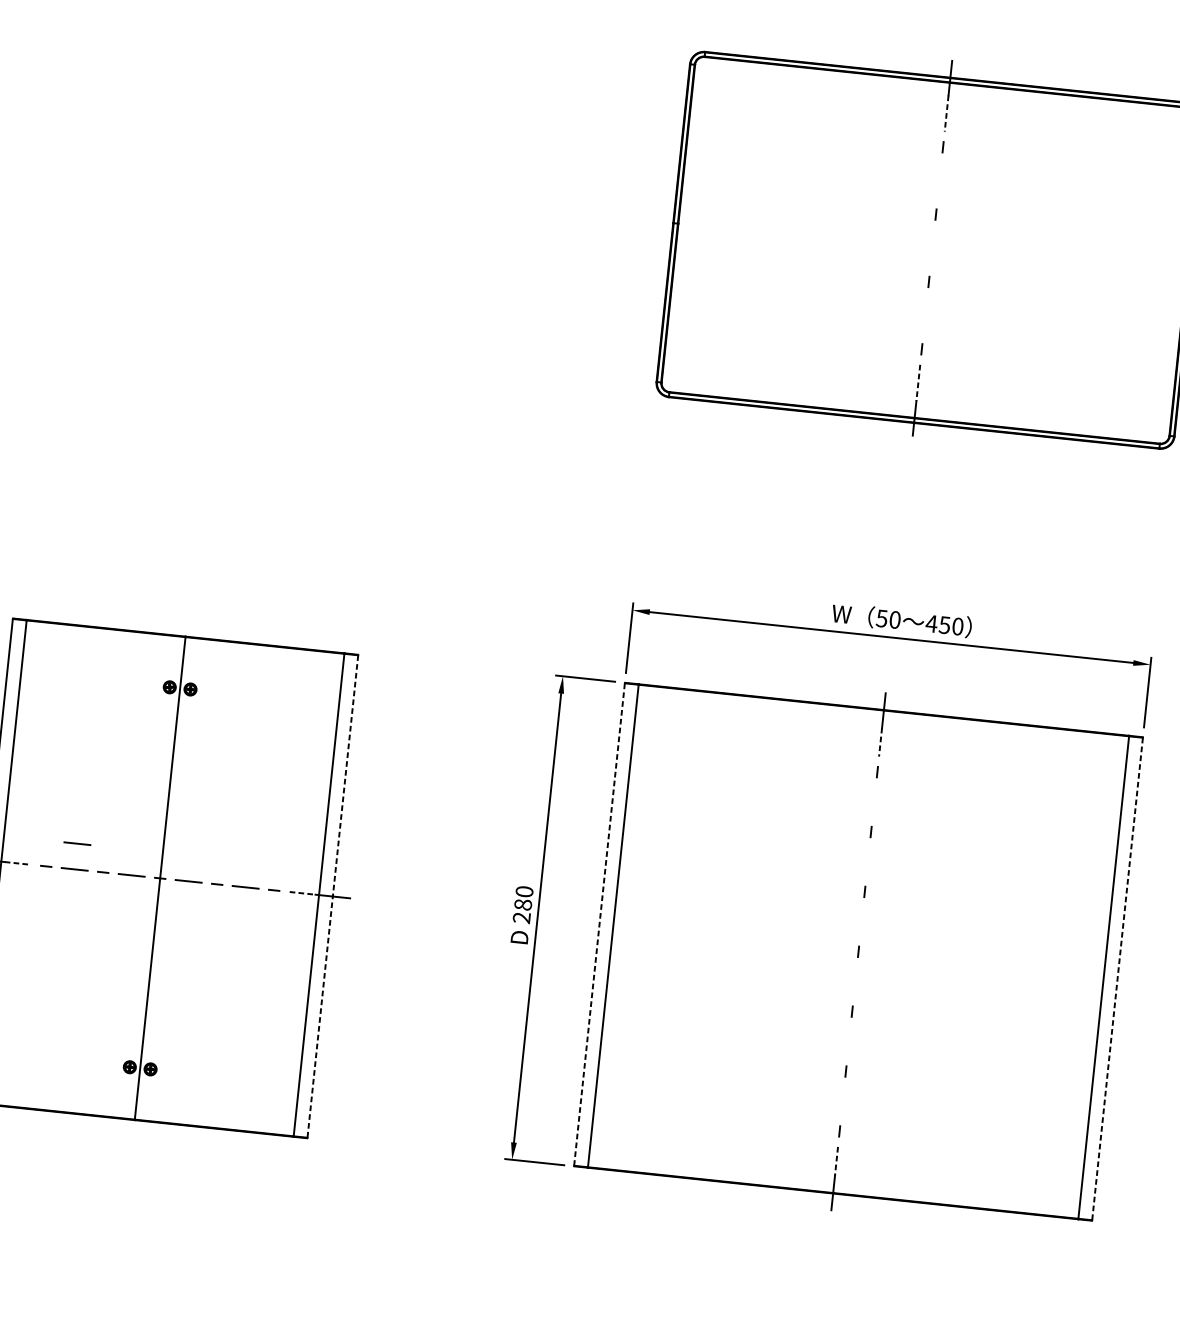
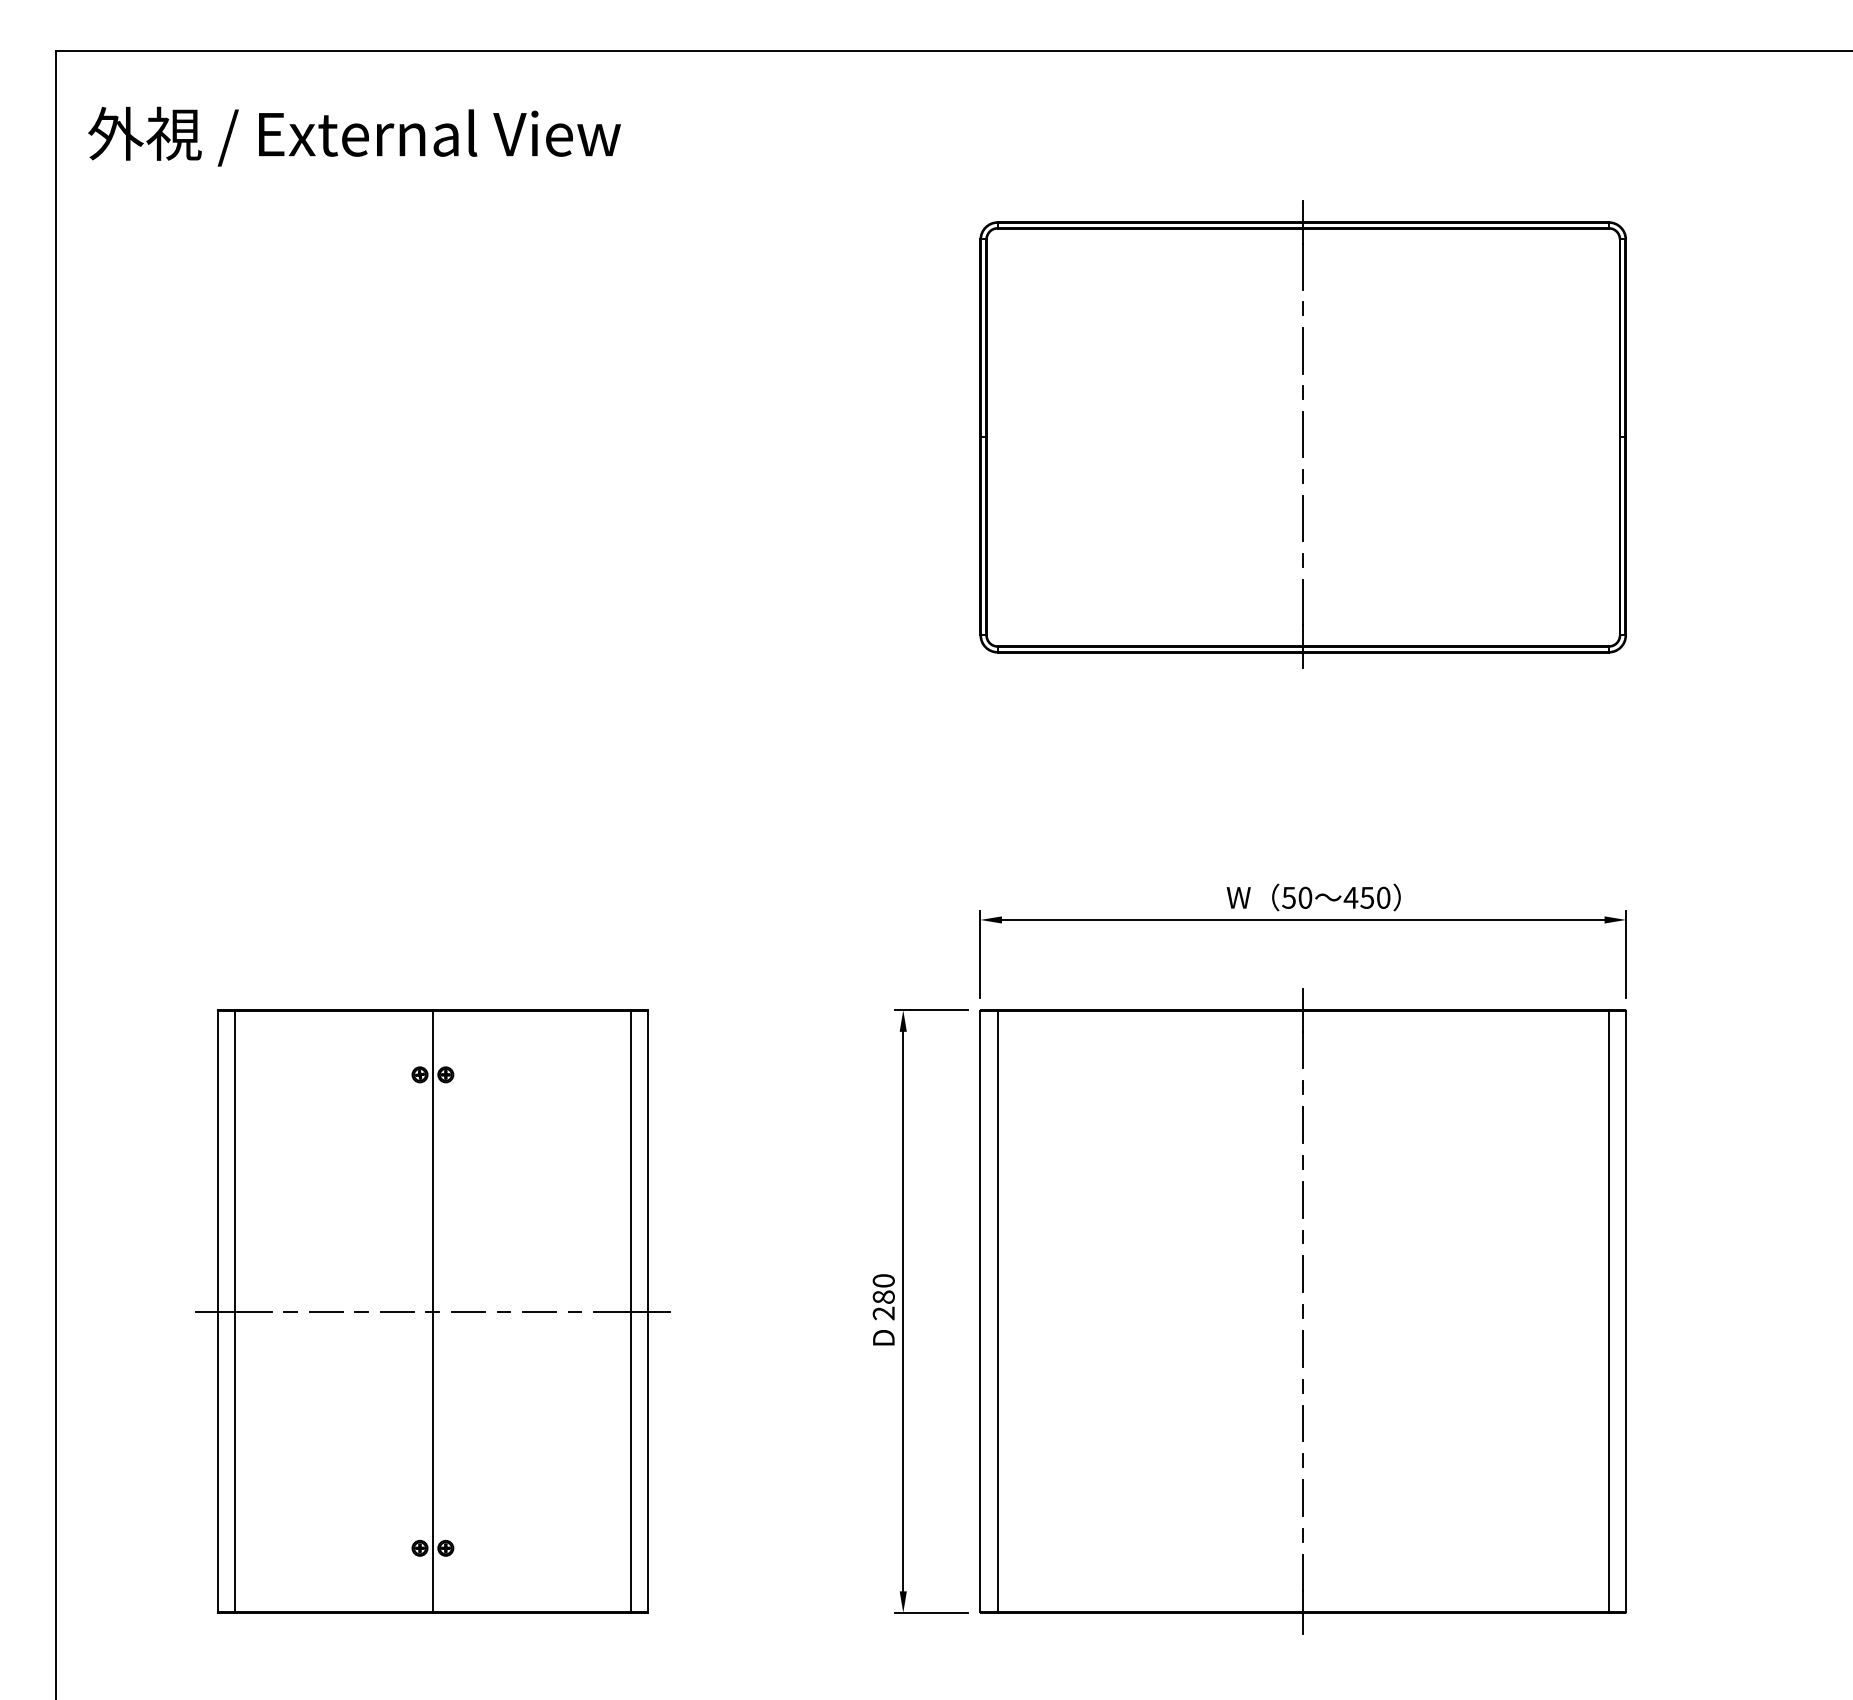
line: (946, 113) -> (1303, 266), dashed -> solid
line: (939, 180) -> (1303, 350), added
line: (932, 248) -> (1303, 434), added
line: (925, 315) -> (1303, 518), added
line: (918, 382) -> (1303, 602), dashed -> solid
line: (880, 742) -> (1303, 1050), dashed -> solid
line: (874, 801) -> (1303, 1124), added
line: (77, 843) -> (326, 1279), removed
line: (868, 861) -> (1303, 1199), added
line: (17, 863) -> (255, 1311), dashed -> solid
line: (302, 893) -> (610, 1311), dashed -> solid
line: (333, 896) -> (648, 1311), dashed -> solid
line: (861, 922) -> (1303, 1274), added
line: (599, 924) -> (980, 1311), dashed -> solid
line: (1117, 978) -> (1626, 1311), dashed -> solid
line: (855, 981) -> (1303, 1348), added
line: (849, 1041) -> (1303, 1423), added
line: (842, 1100) -> (1302, 1497), added
line: (836, 1161) -> (1303, 1572), dashed -> solid

